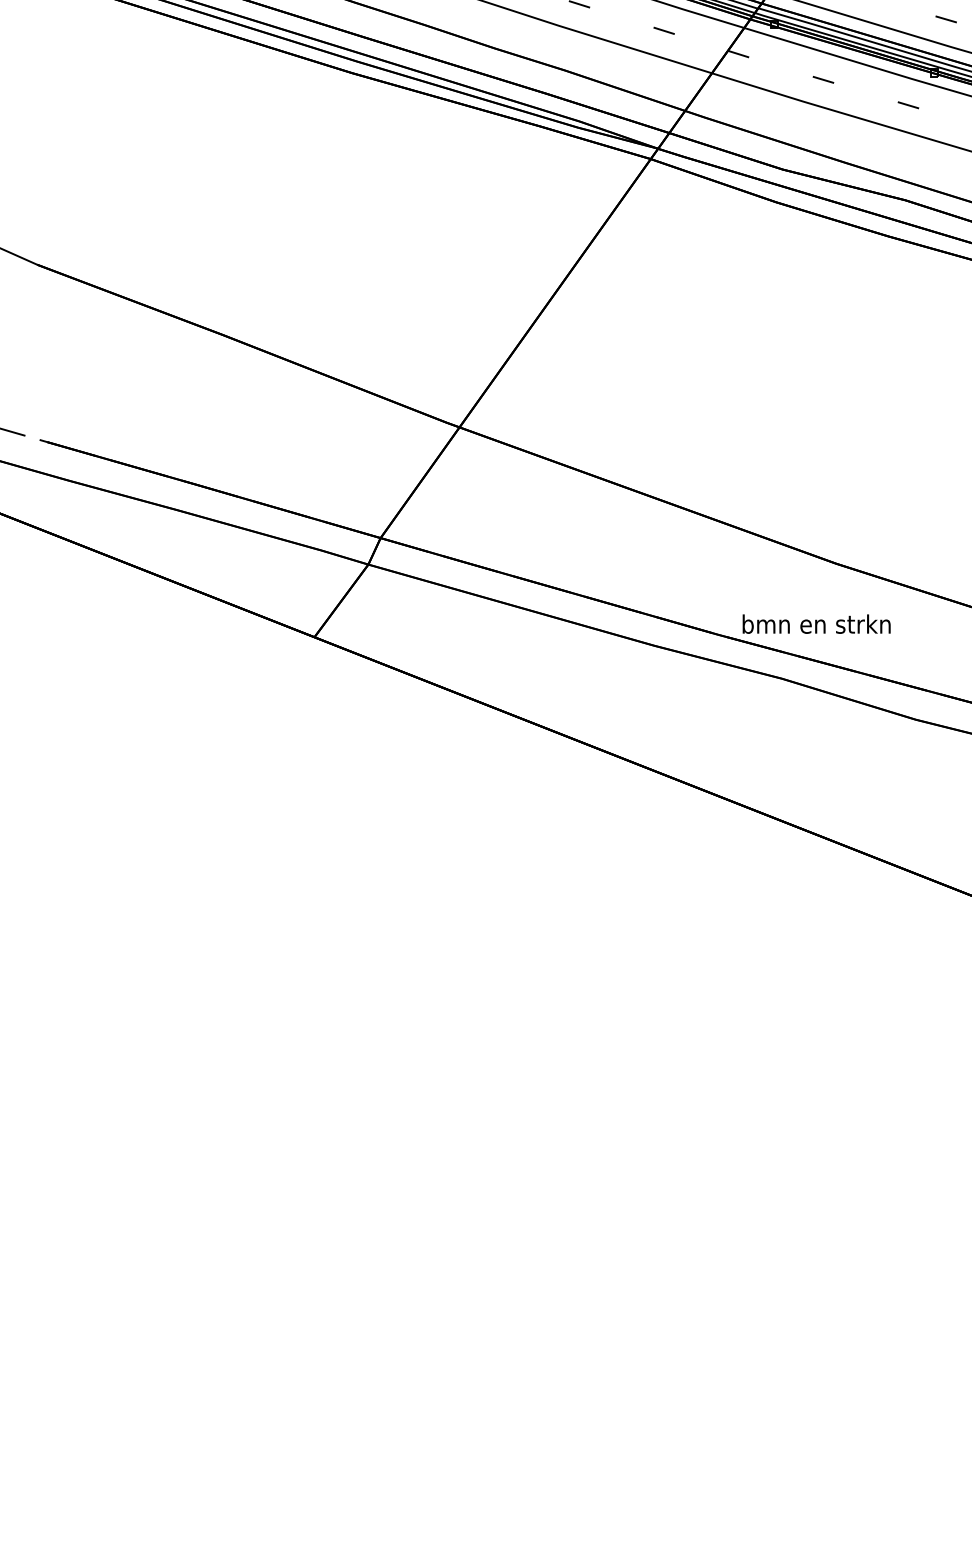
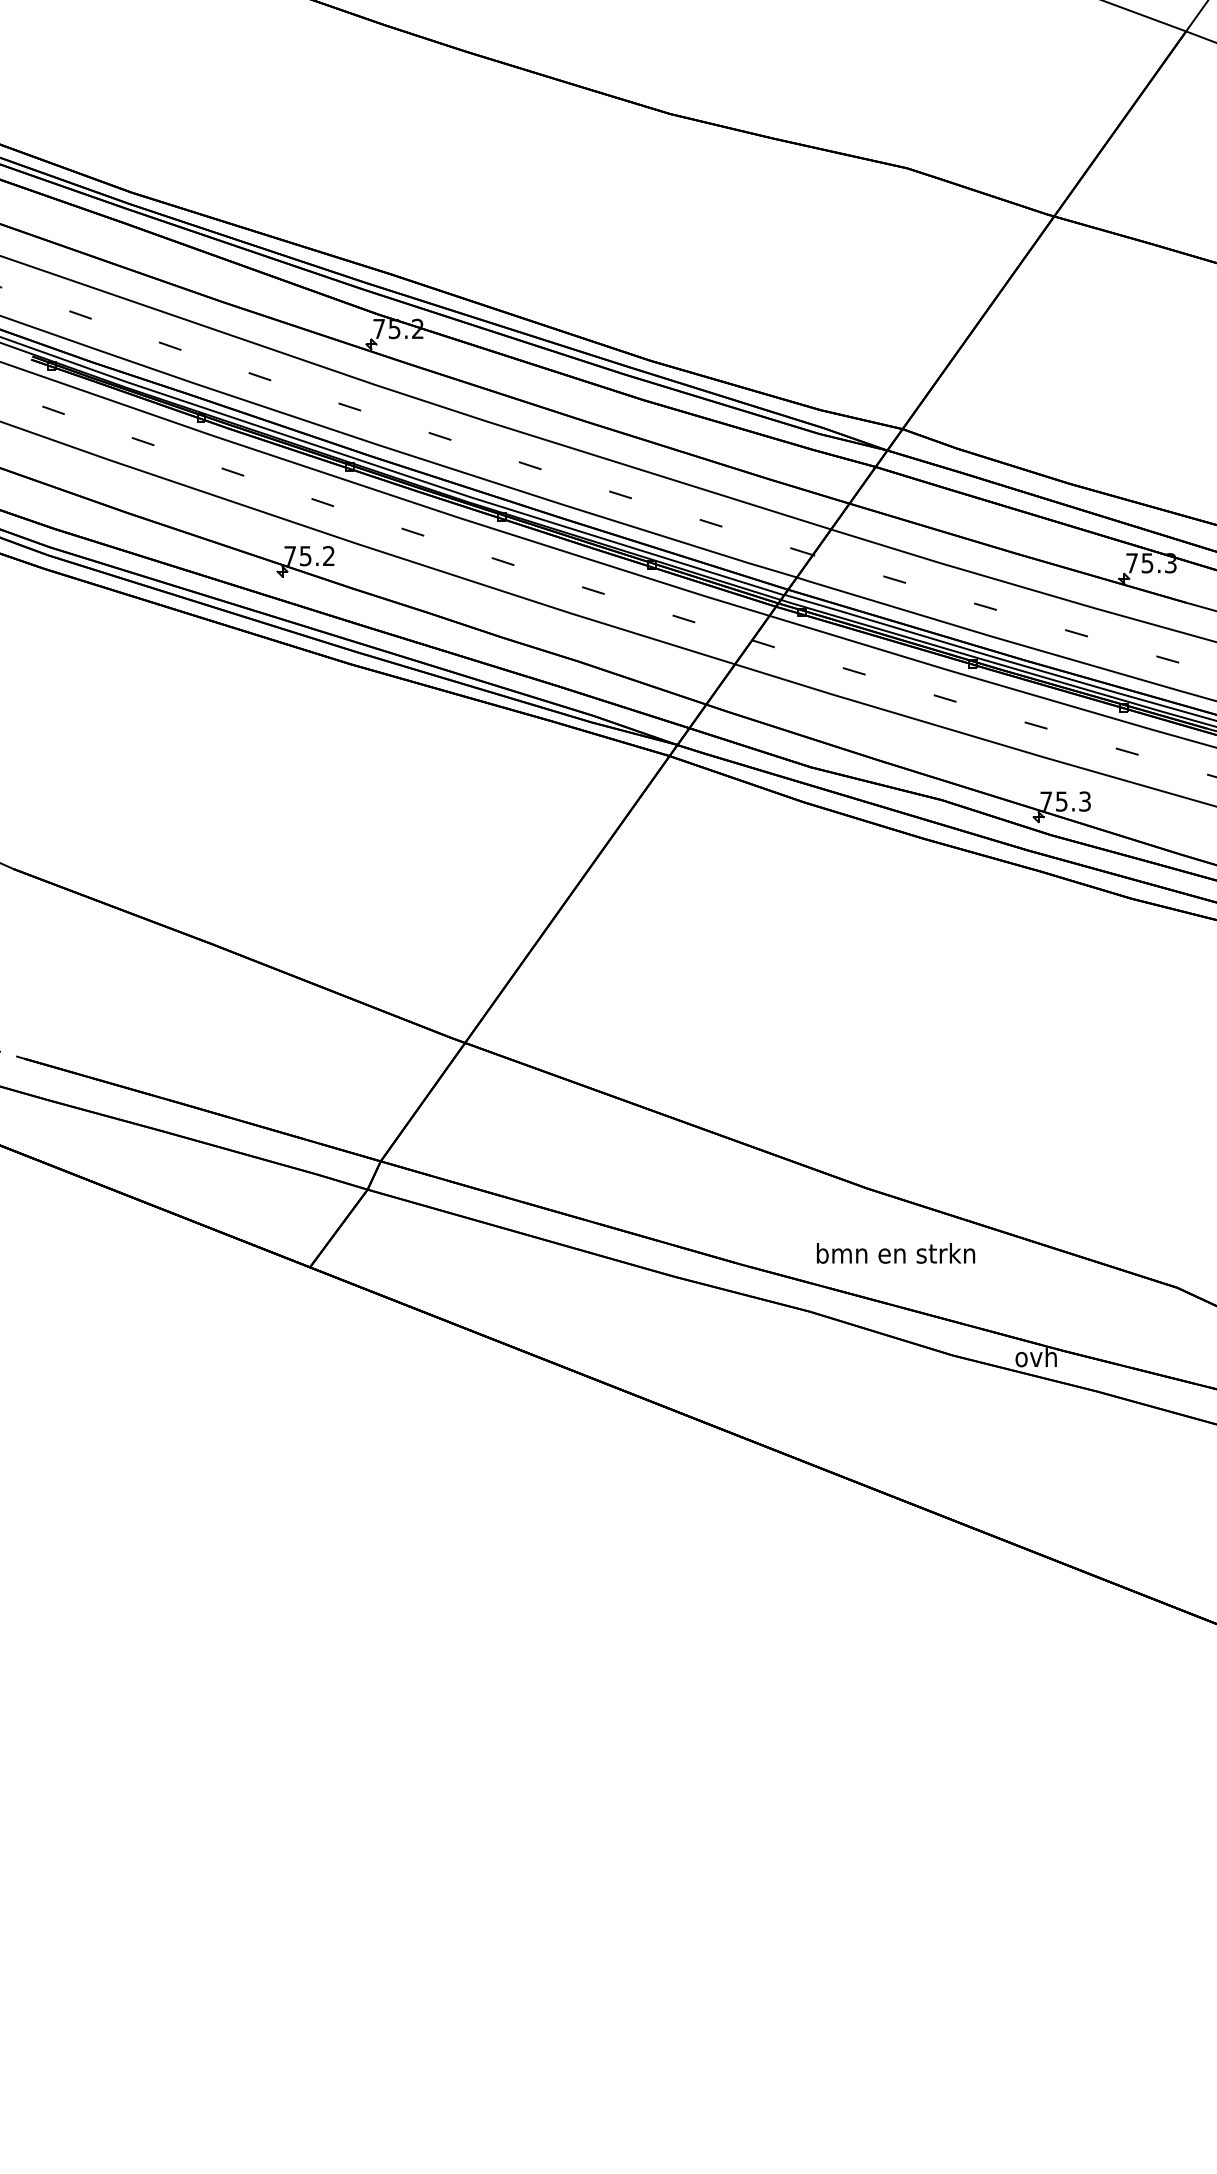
text: (817, 624) -> (896, 1253), moved

